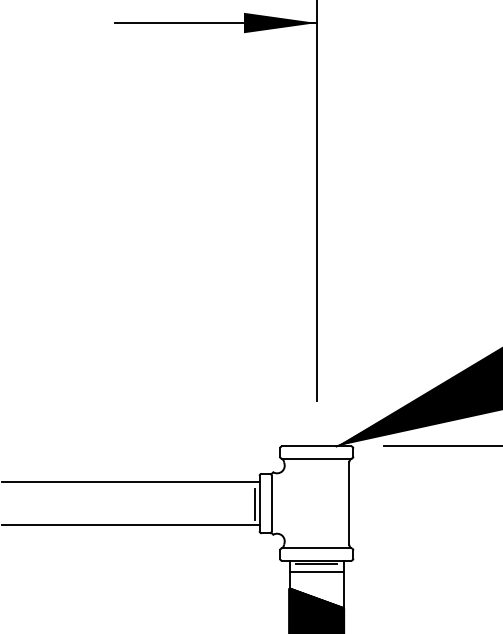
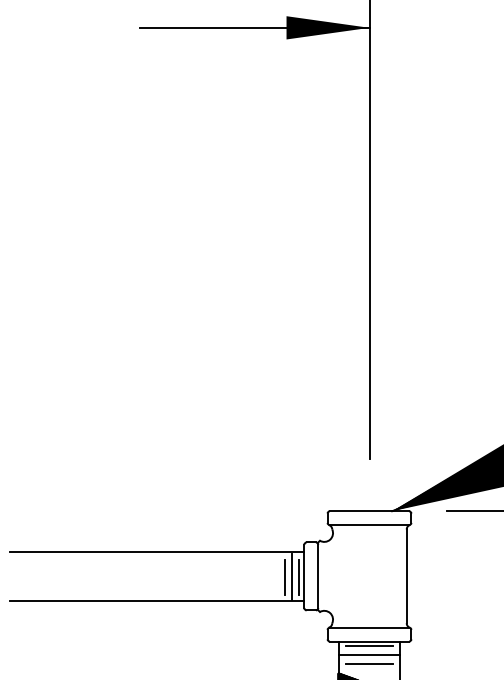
line: (242, 503) -> (284, 576), added
line: (248, 504) -> (291, 577), added
line: (316, 580) -> (369, 664), added

